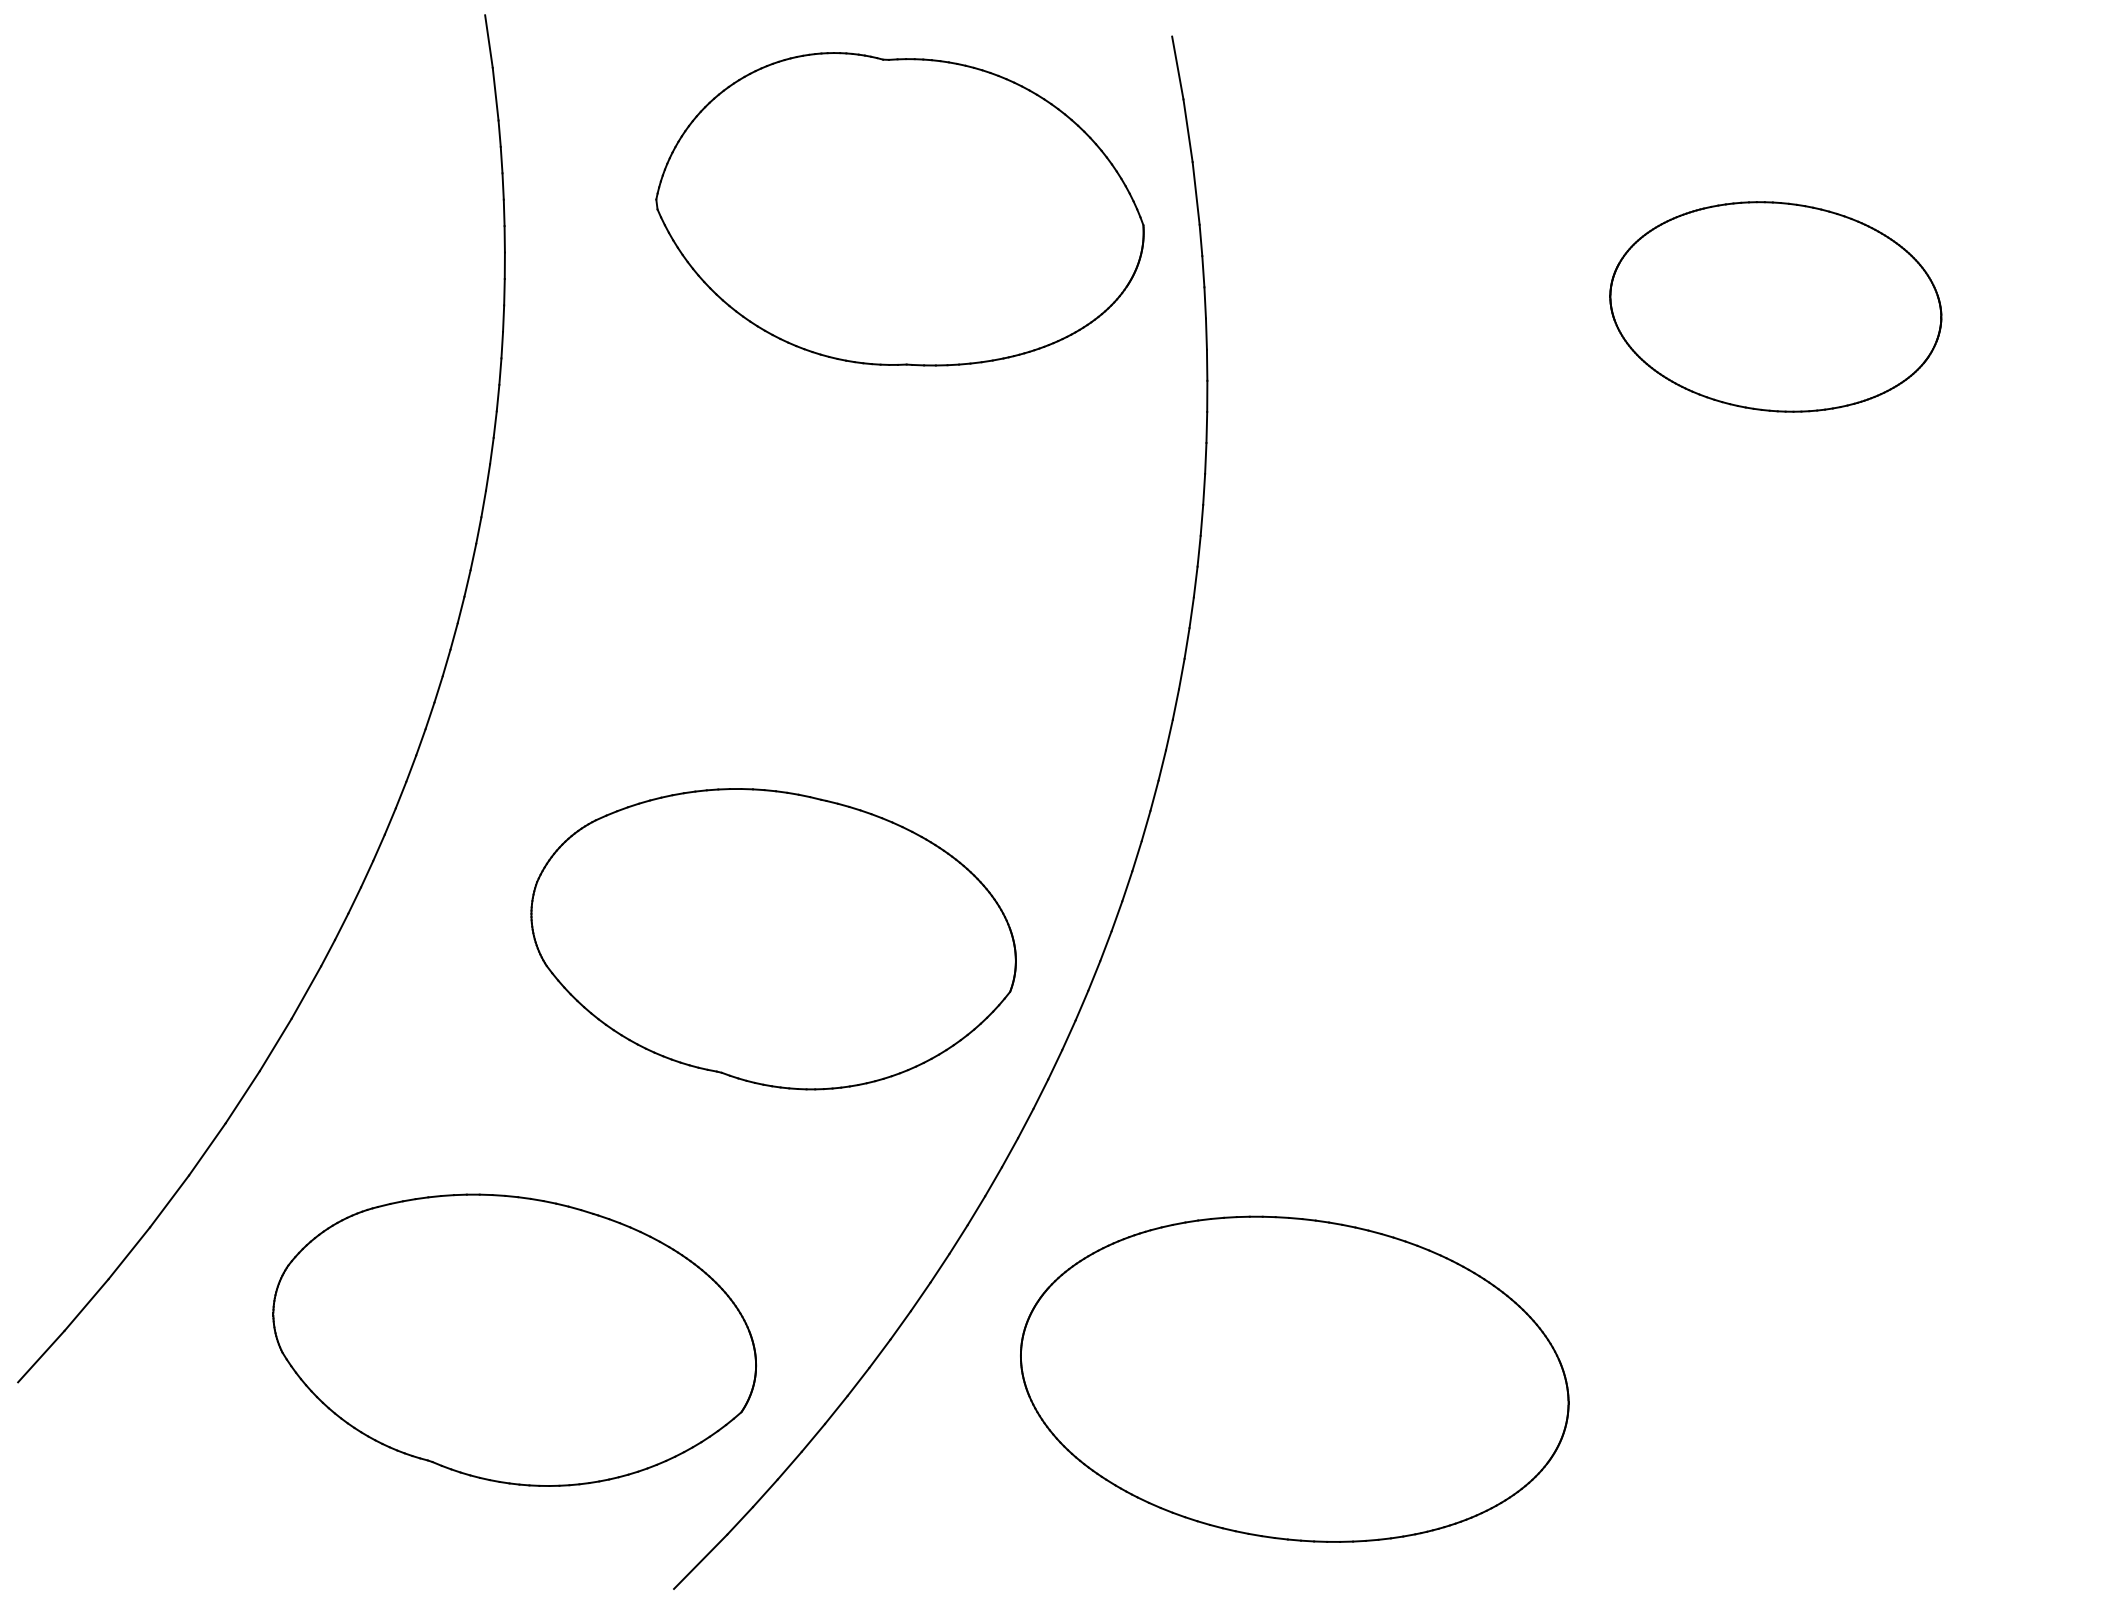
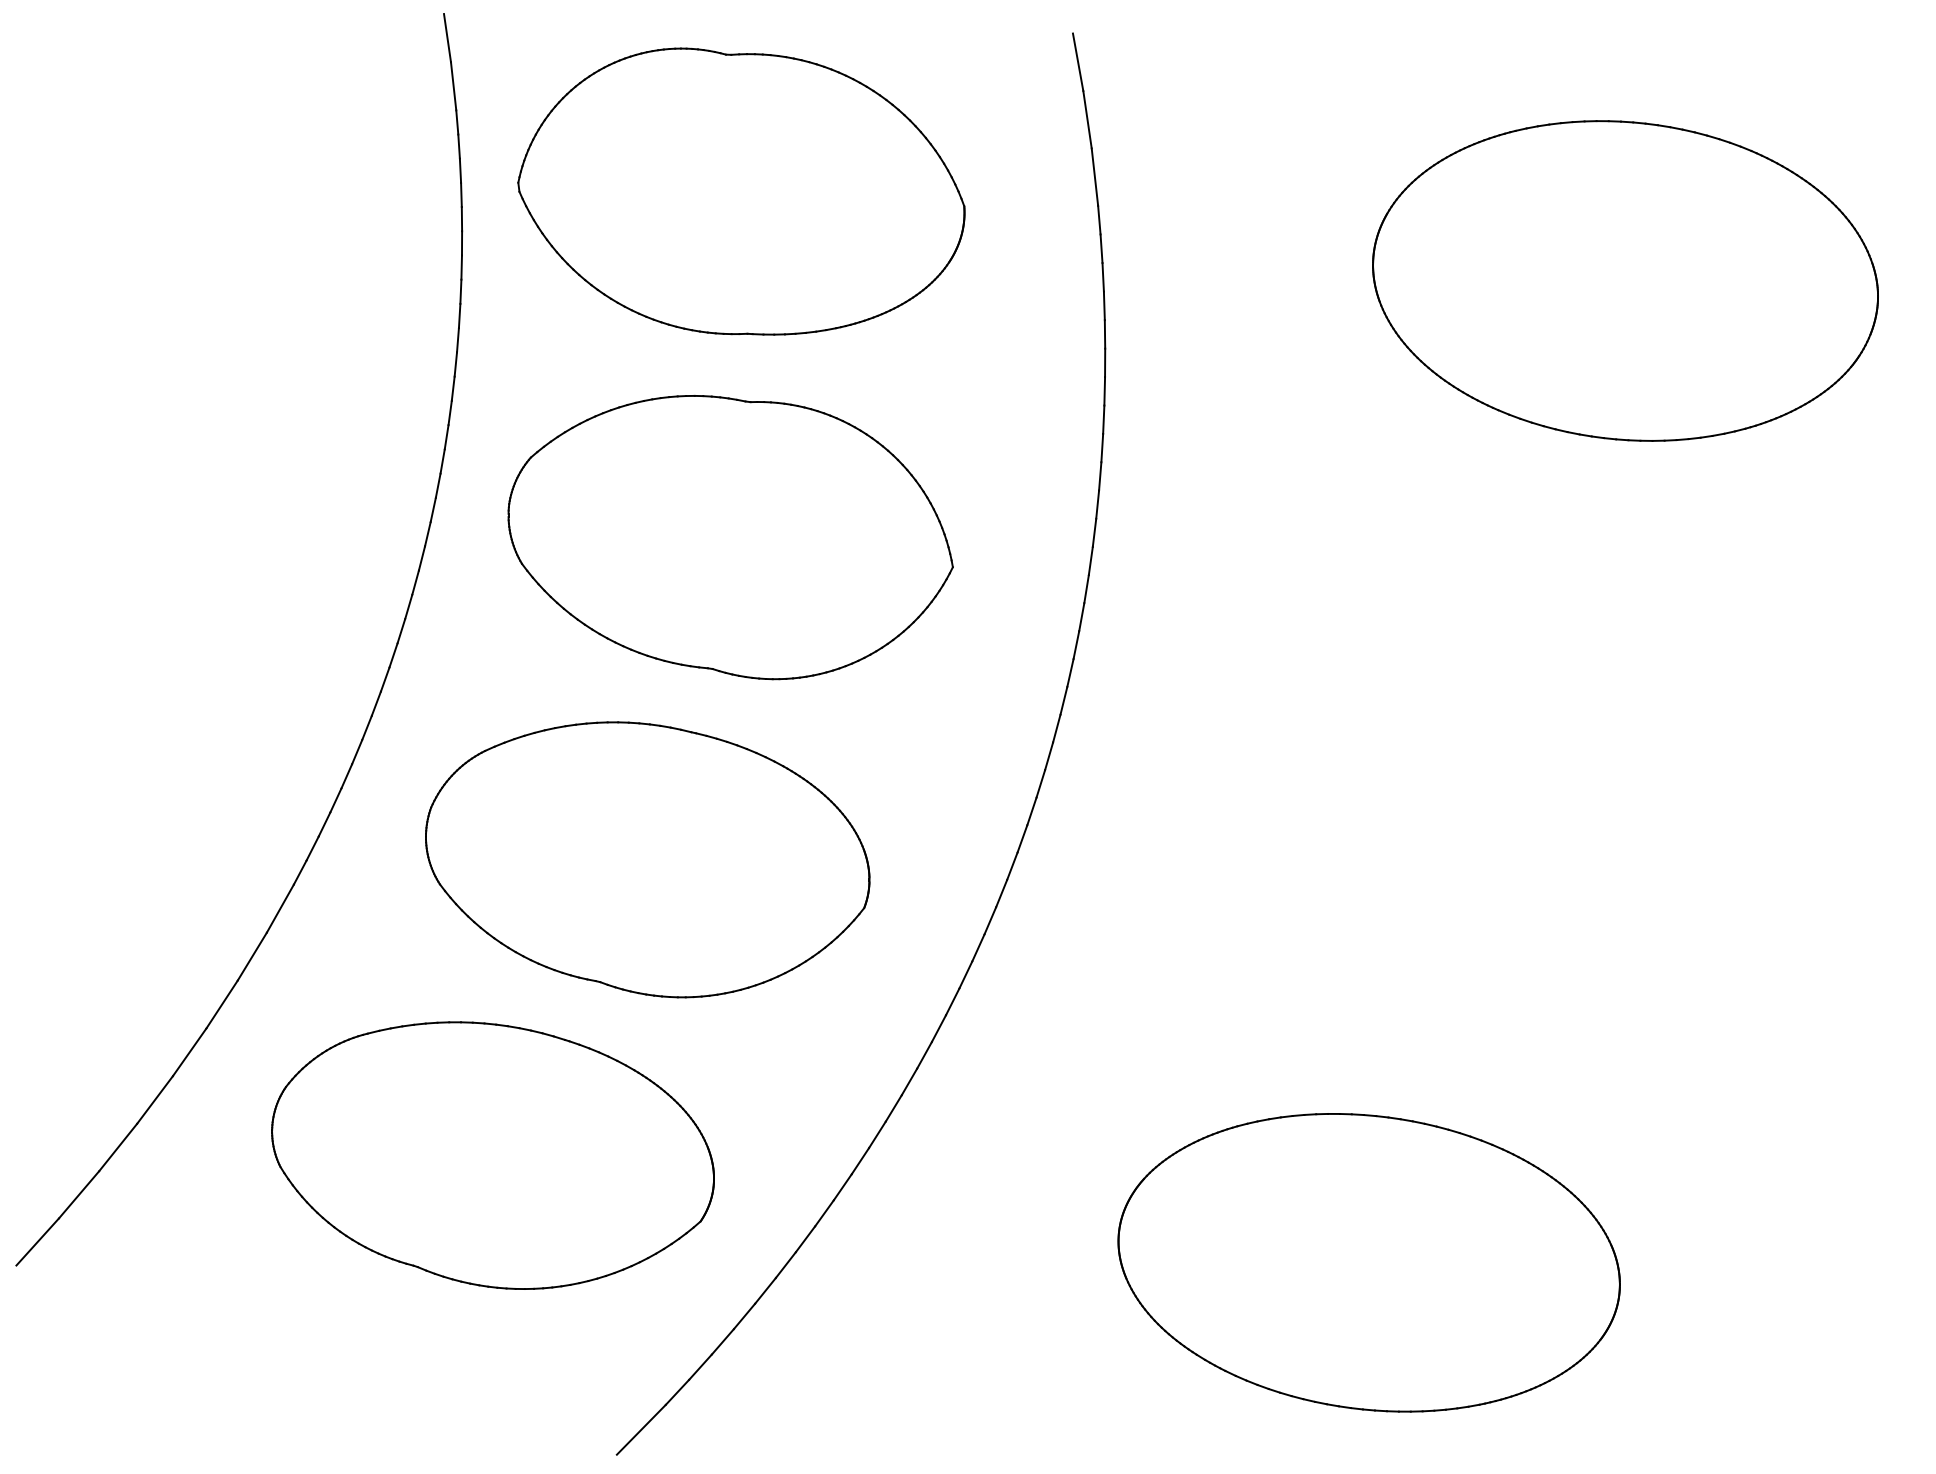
part: (899, 209) -> (740, 191), moved
part: (1775, 306) -> (1625, 280), size x1.67
part: (797, 586) -> (729, 536), added
part: (773, 939) -> (647, 860), moved
part: (514, 1339) -> (492, 1154), moved
part: (1294, 1378) -> (1368, 1262), moved

